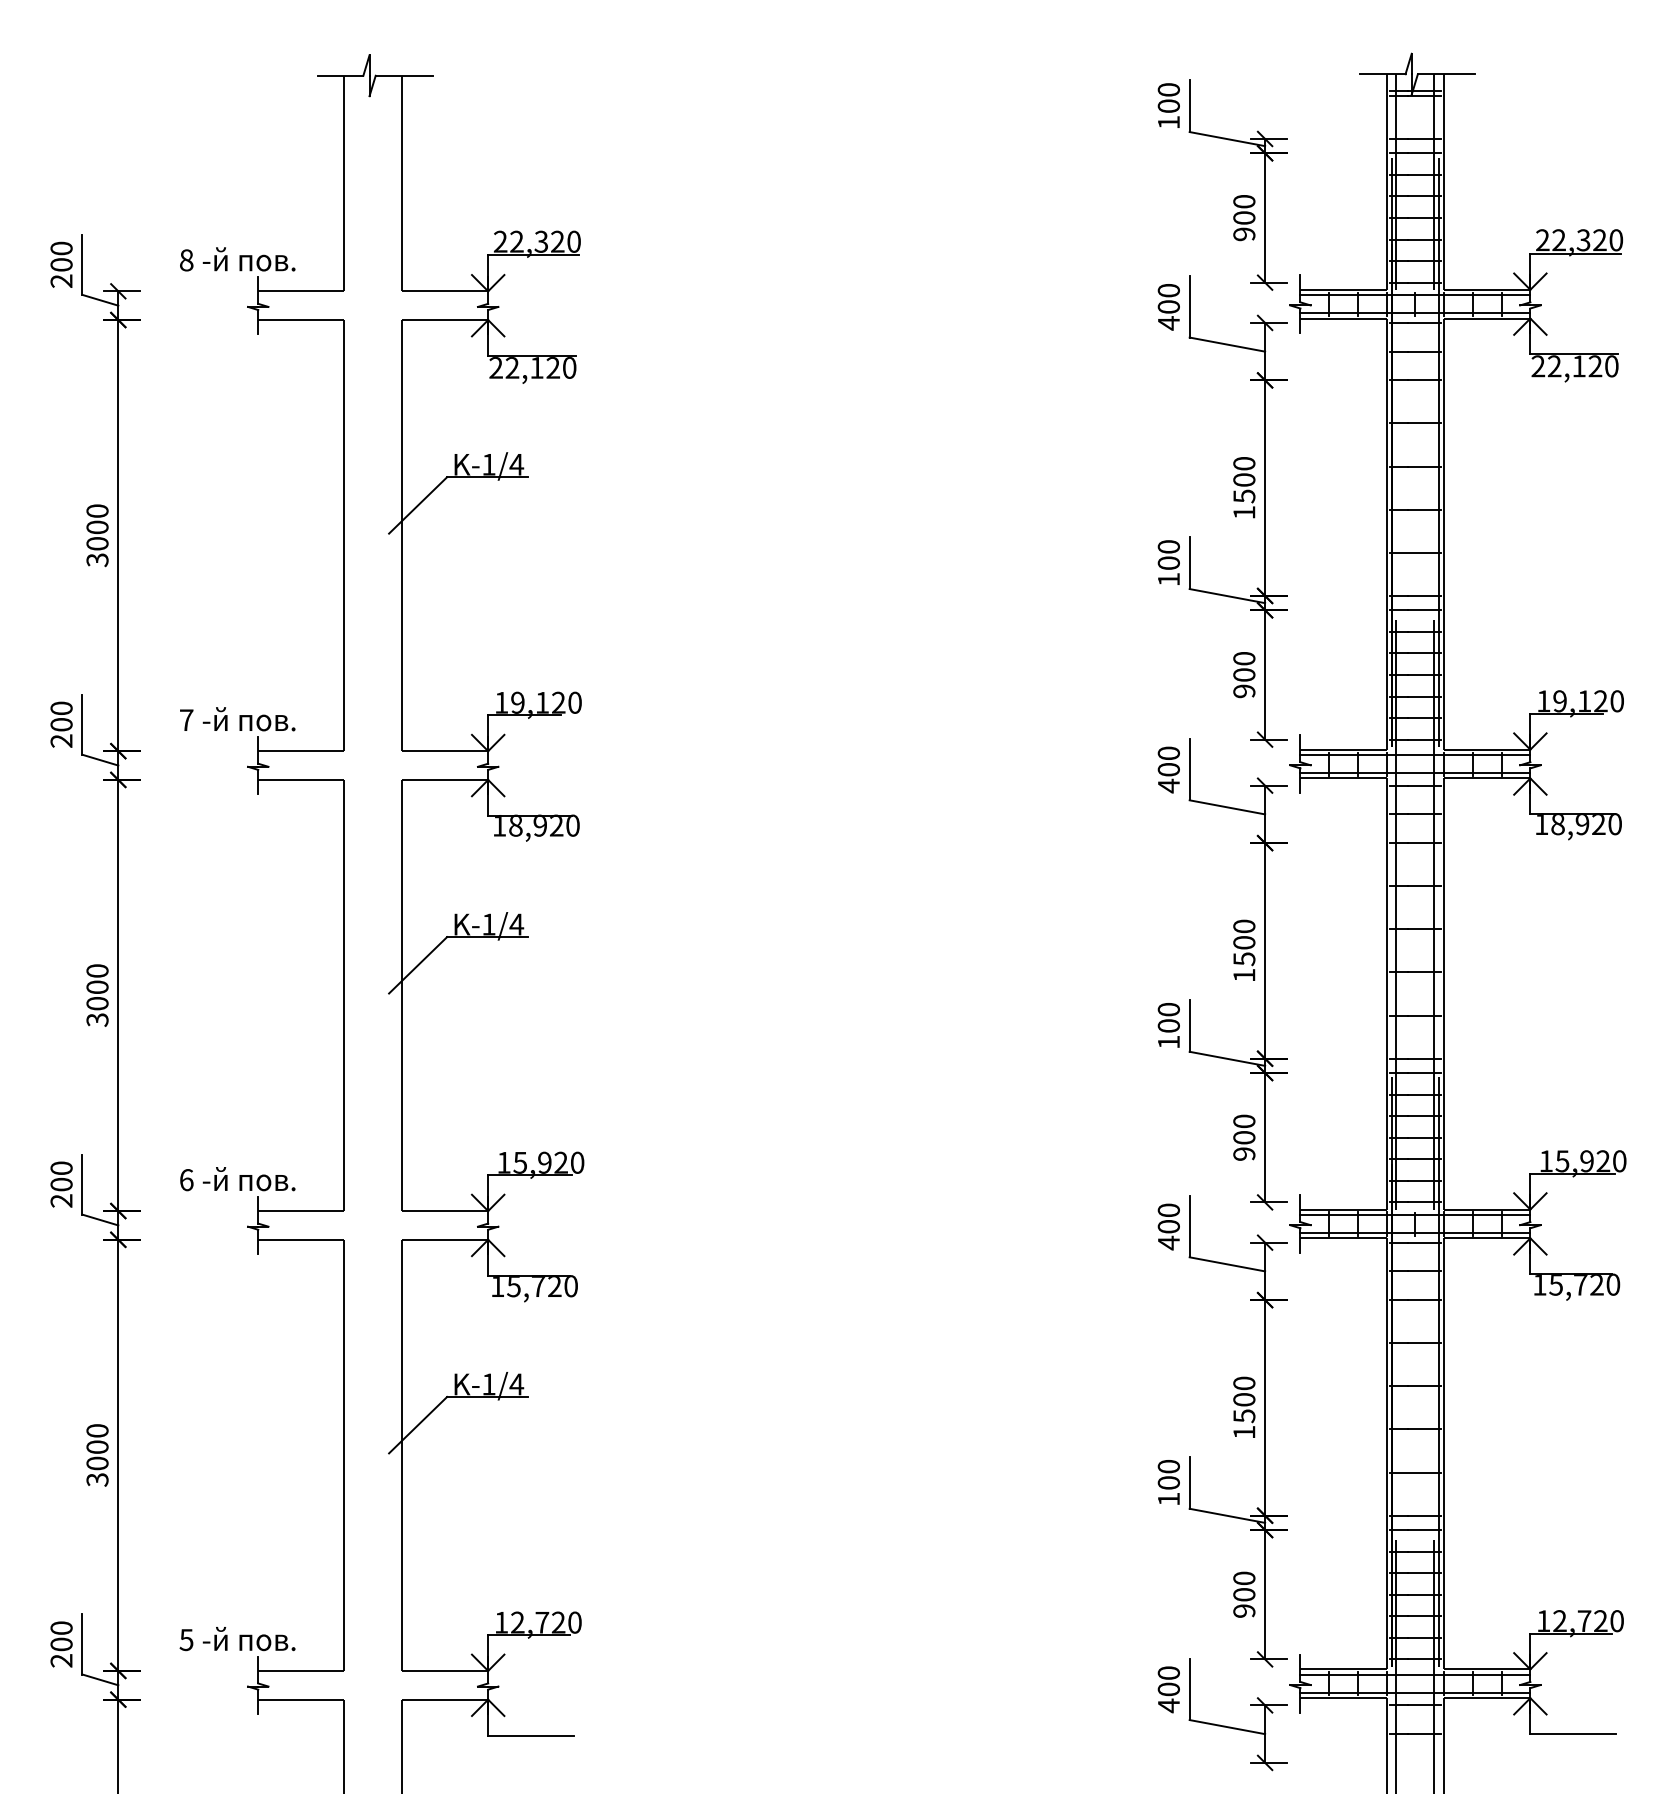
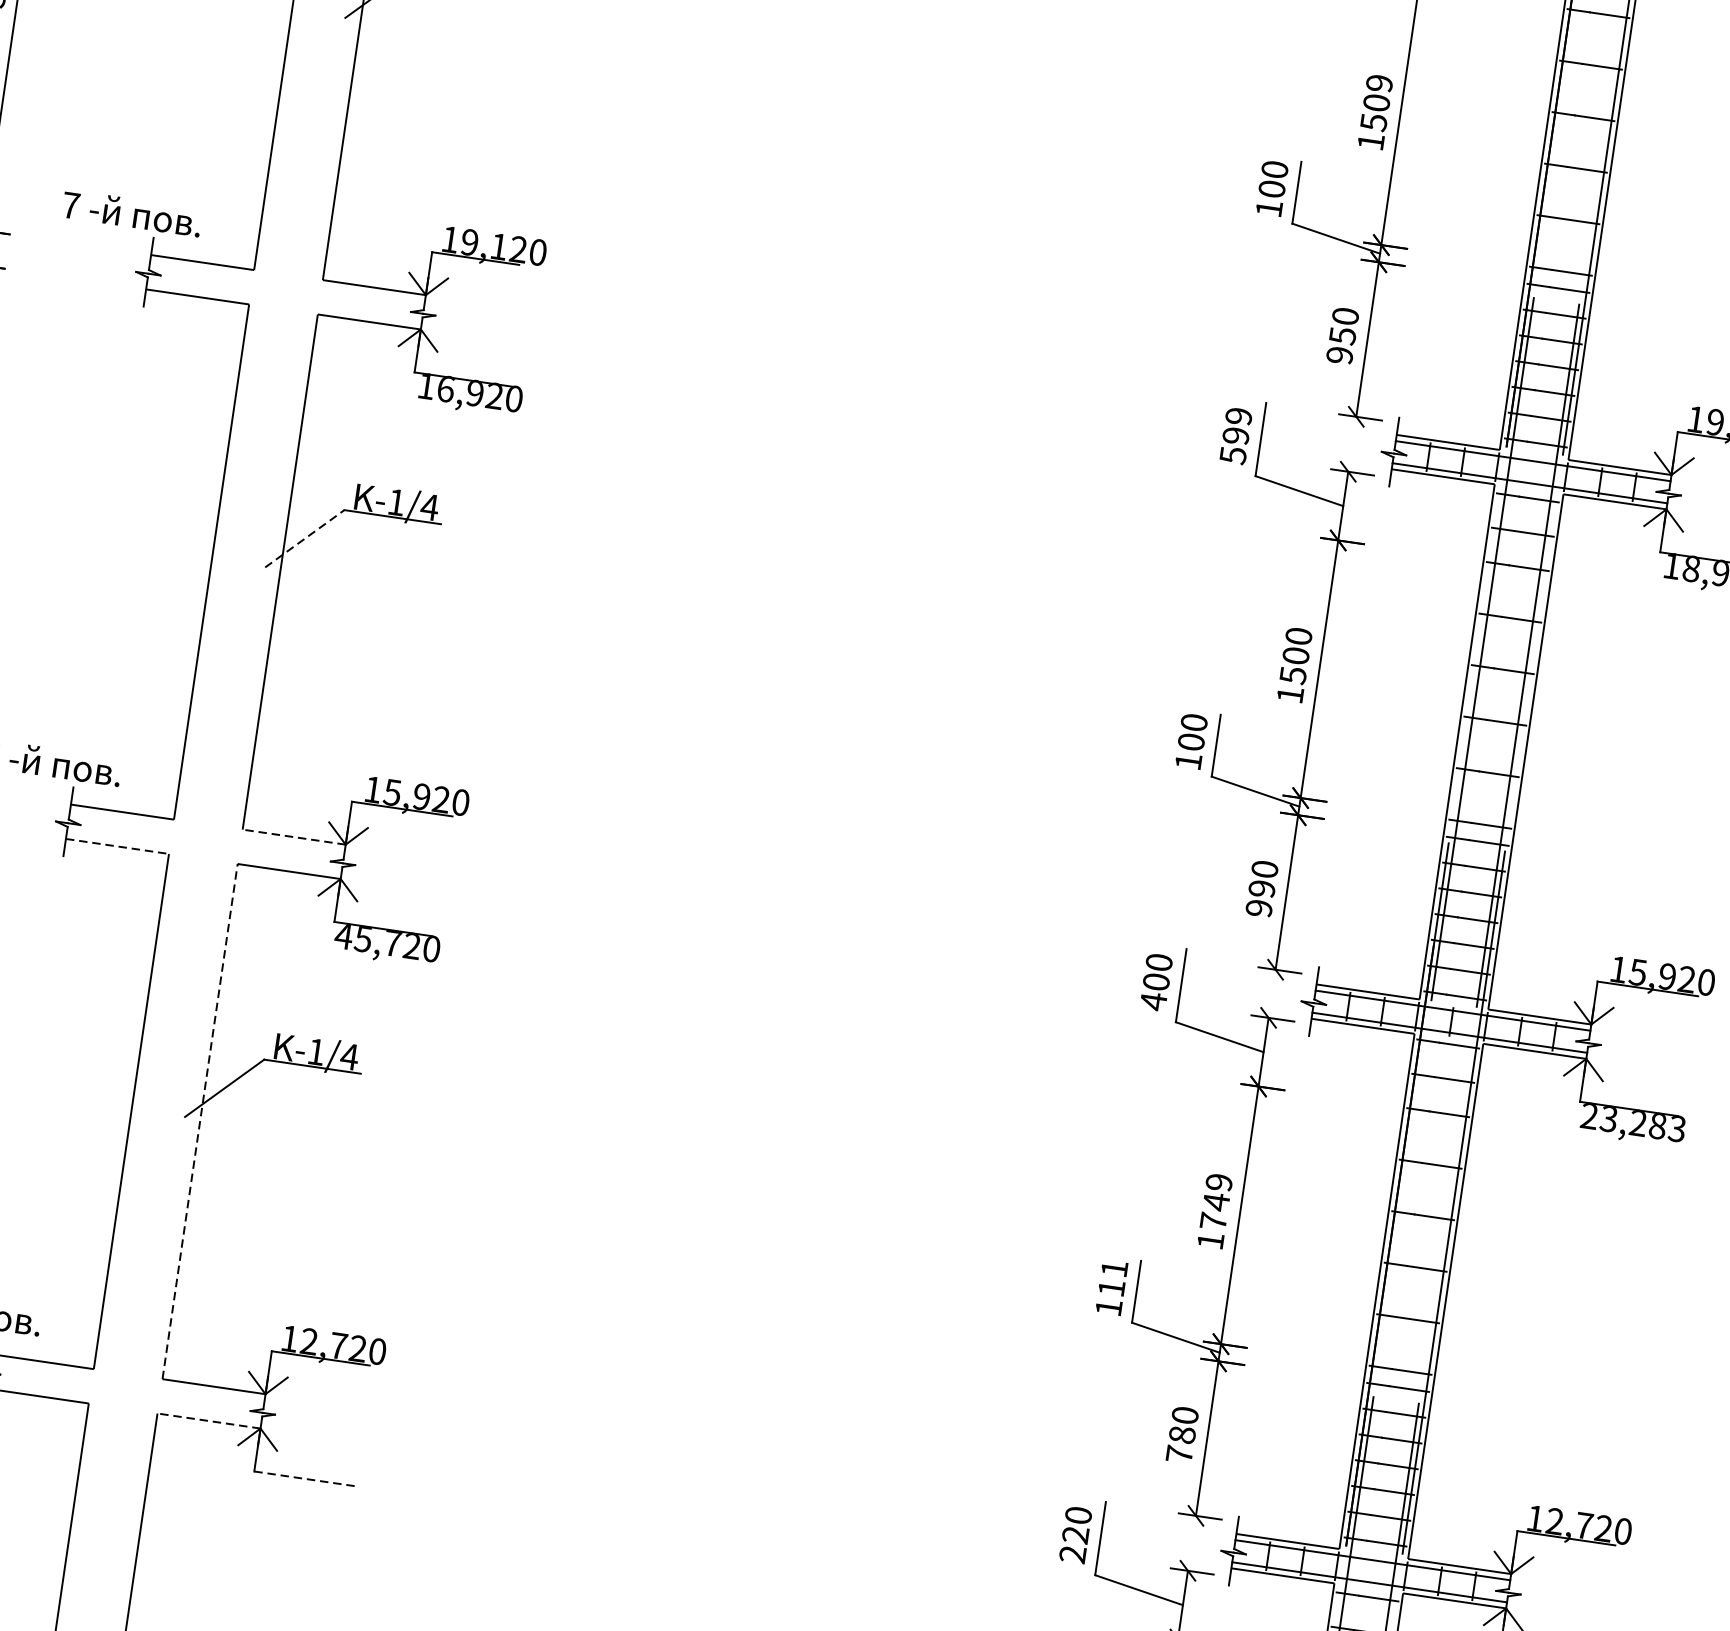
text: (1244, 463) -> (1379, 83), 1500 -> 1509
text: (1244, 675) -> (1342, 336), 900 -> 950
text: (1168, 769) -> (1235, 435), 400 -> 599
text: (515, 825) -> (445, 388), 18,920 -> 16,920
line: (418, 964) -> (305, 537), solid -> dashed
text: (1244, 1137) -> (1262, 888), 900 -> 990
line: (444, 1211) -> (293, 837), solid -> dashed
line: (301, 1239) -> (117, 846), solid -> dashed
text: (1576, 1284) -> (1633, 1122), 15,720 -> 23,283
text: (497, 1286) -> (343, 936), 15,720 -> 45,720
text: (1244, 1399) -> (1216, 1201), 1500 -> 1749
line: (401, 1454) -> (199, 1120), solid -> dashed
text: (1168, 1474) -> (1112, 1278), 100 -> 111
text: (1244, 1602) -> (1181, 1444), 900 -> 780
text: (1168, 1697) -> (1073, 1544), 400 -> 220
line: (444, 1699) -> (208, 1420), solid -> dashed
line: (530, 1735) -> (304, 1478), solid -> dashed

